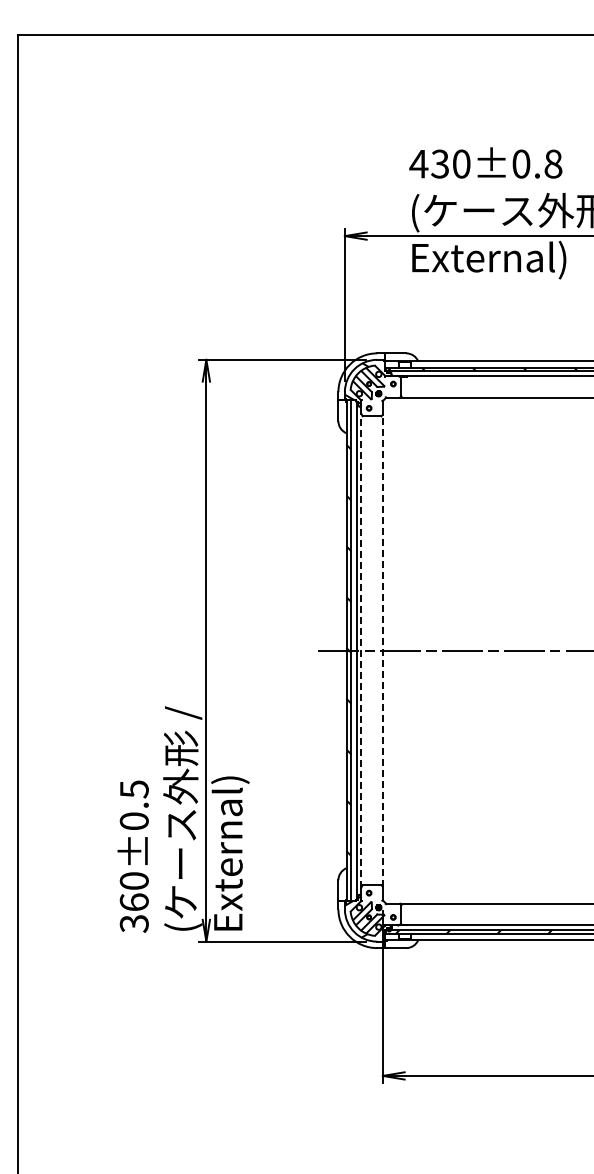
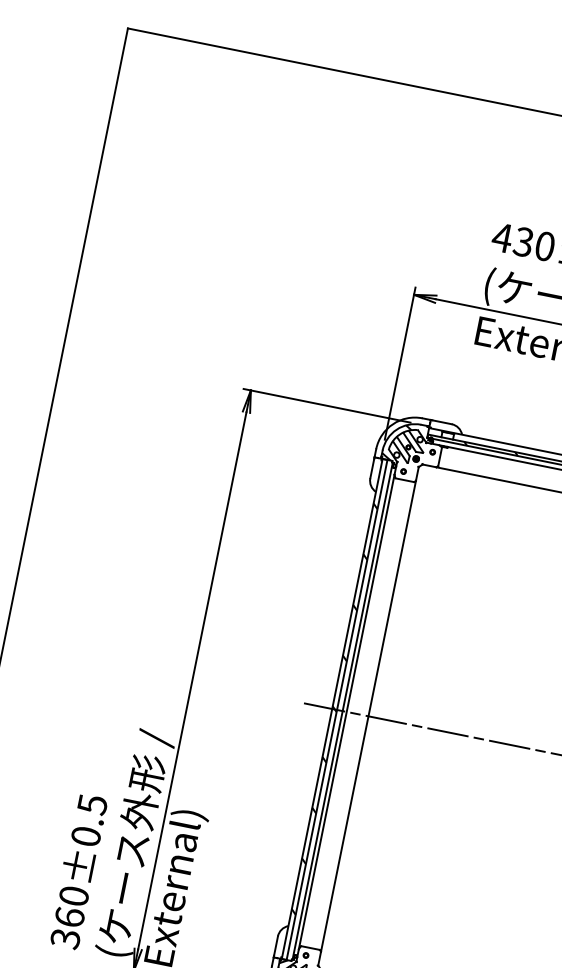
line: (361, 650) -> (347, 711), dashed -> solid
line: (382, 650) -> (368, 715), dashed -> solid

